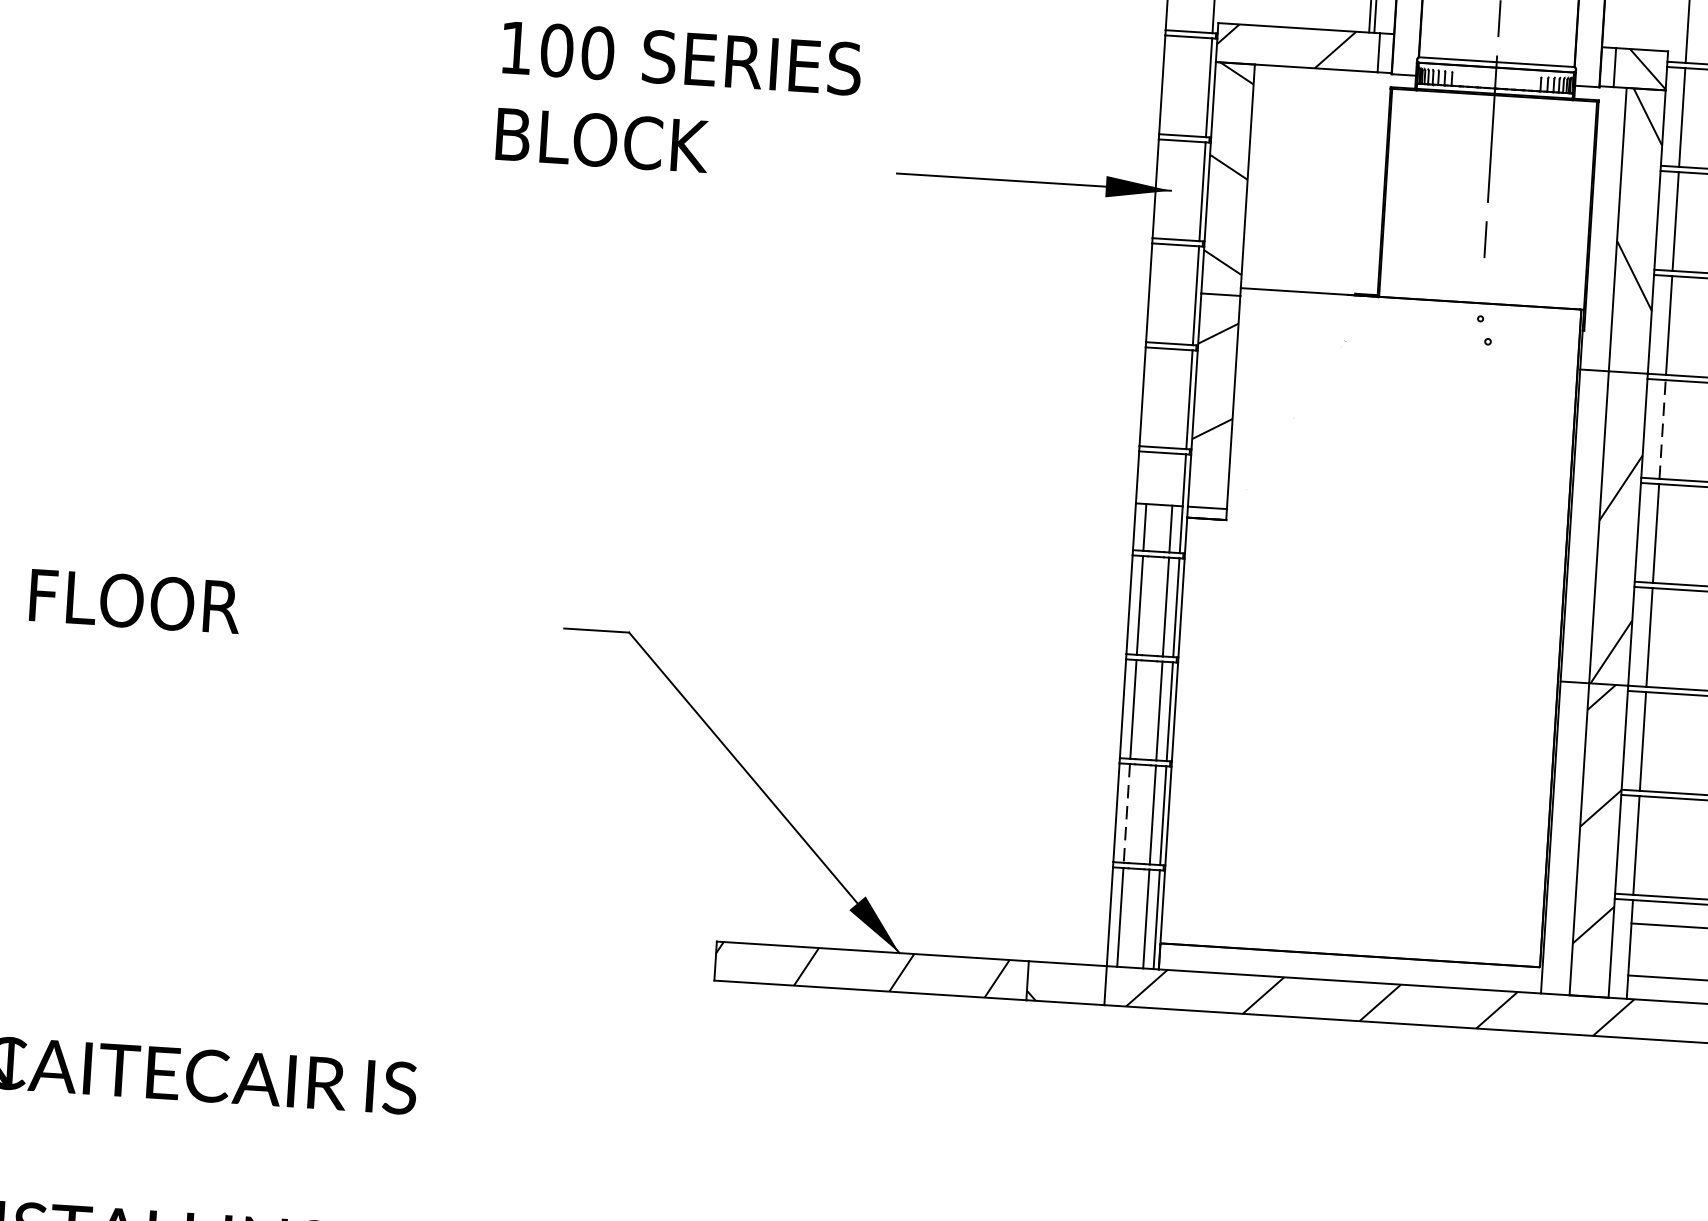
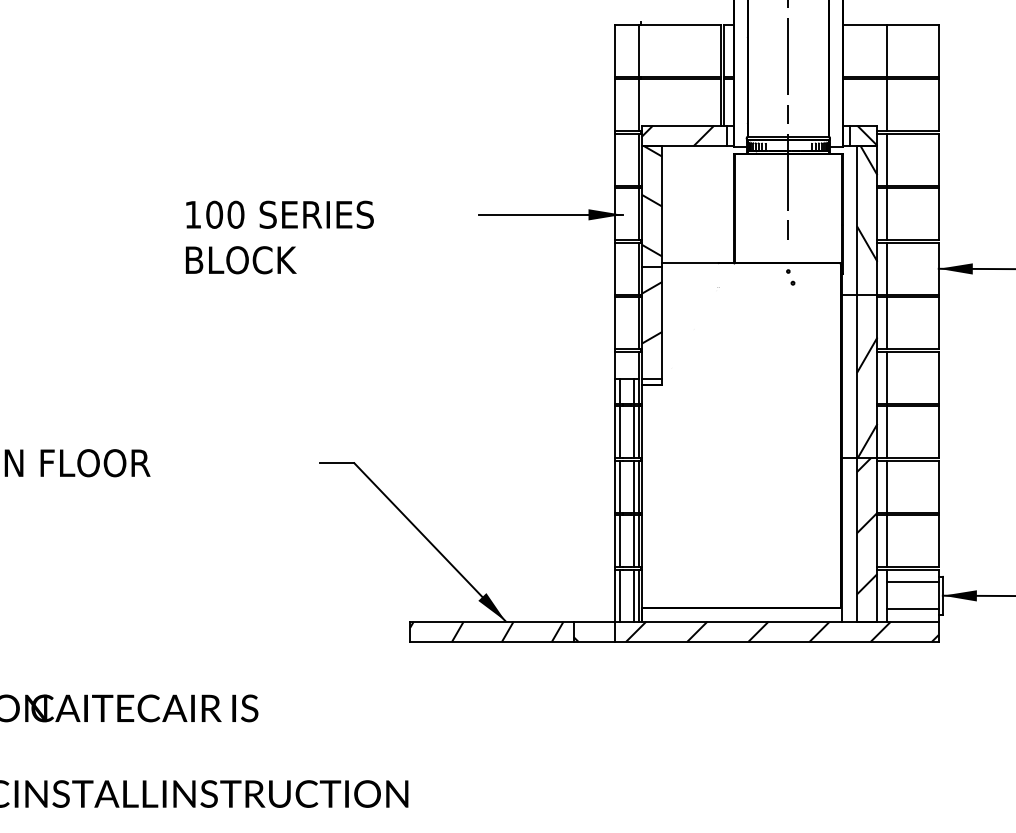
text: (678, 101) -> (279, 237), moved
line: (1661, 429) -> (886, 323), dashed -> solid
line: (1127, 813) -> (620, 541), dashed -> solid

